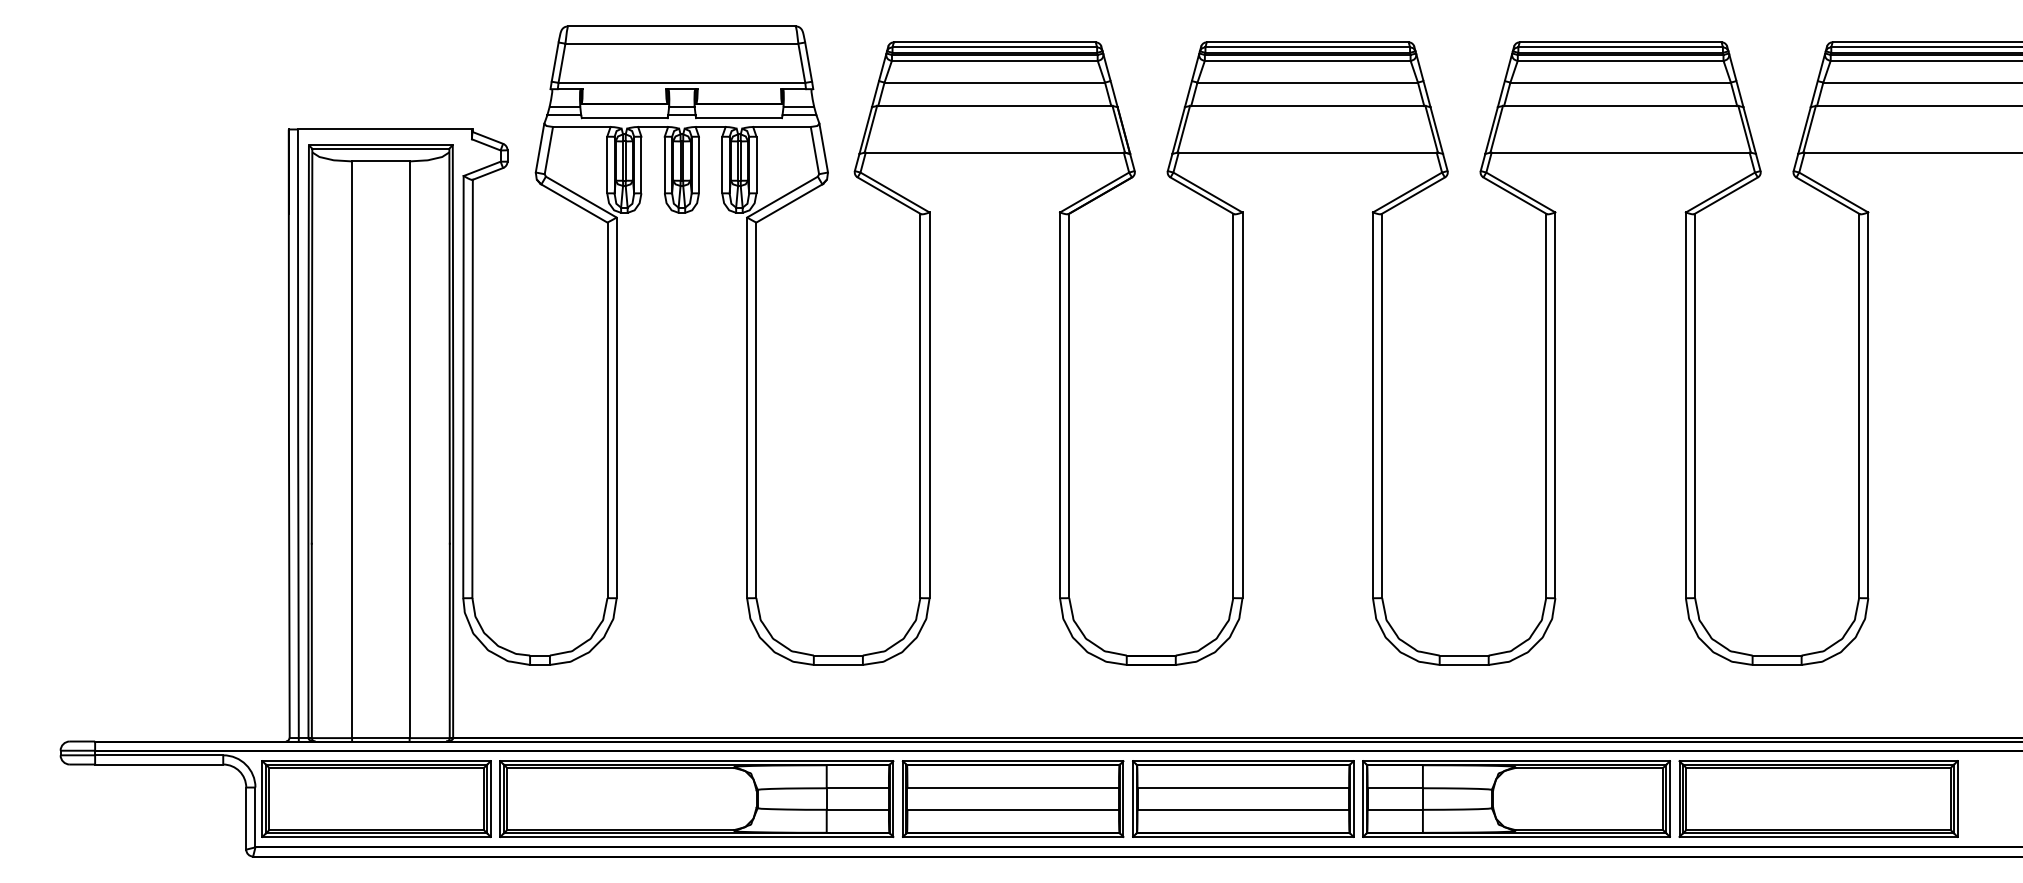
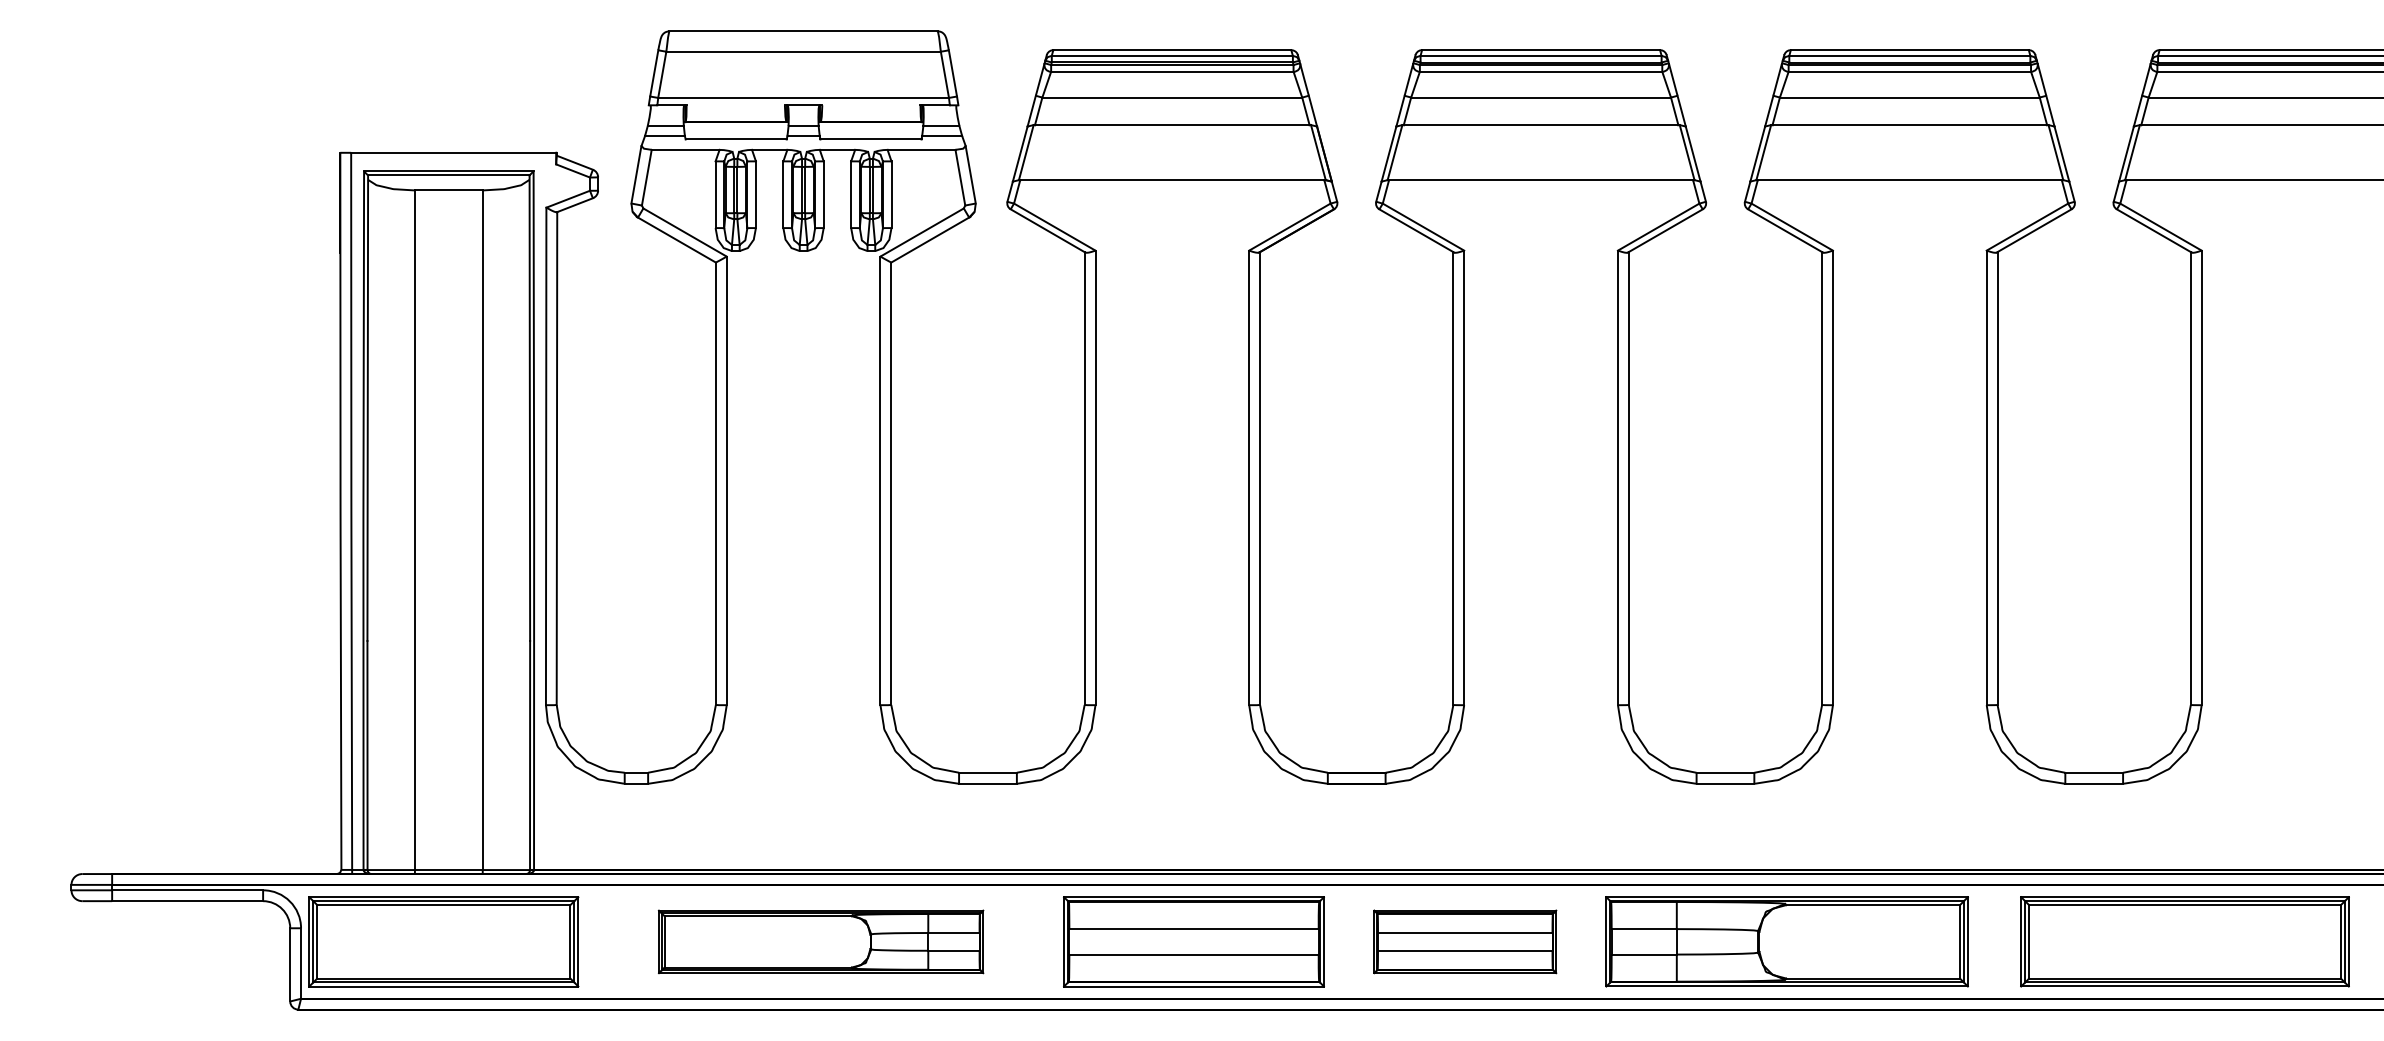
part: (696, 798) -> (820, 941), size x0.7
part: (1243, 798) -> (1465, 941), size x0.7
part: (1818, 798) -> (2184, 941), moved

